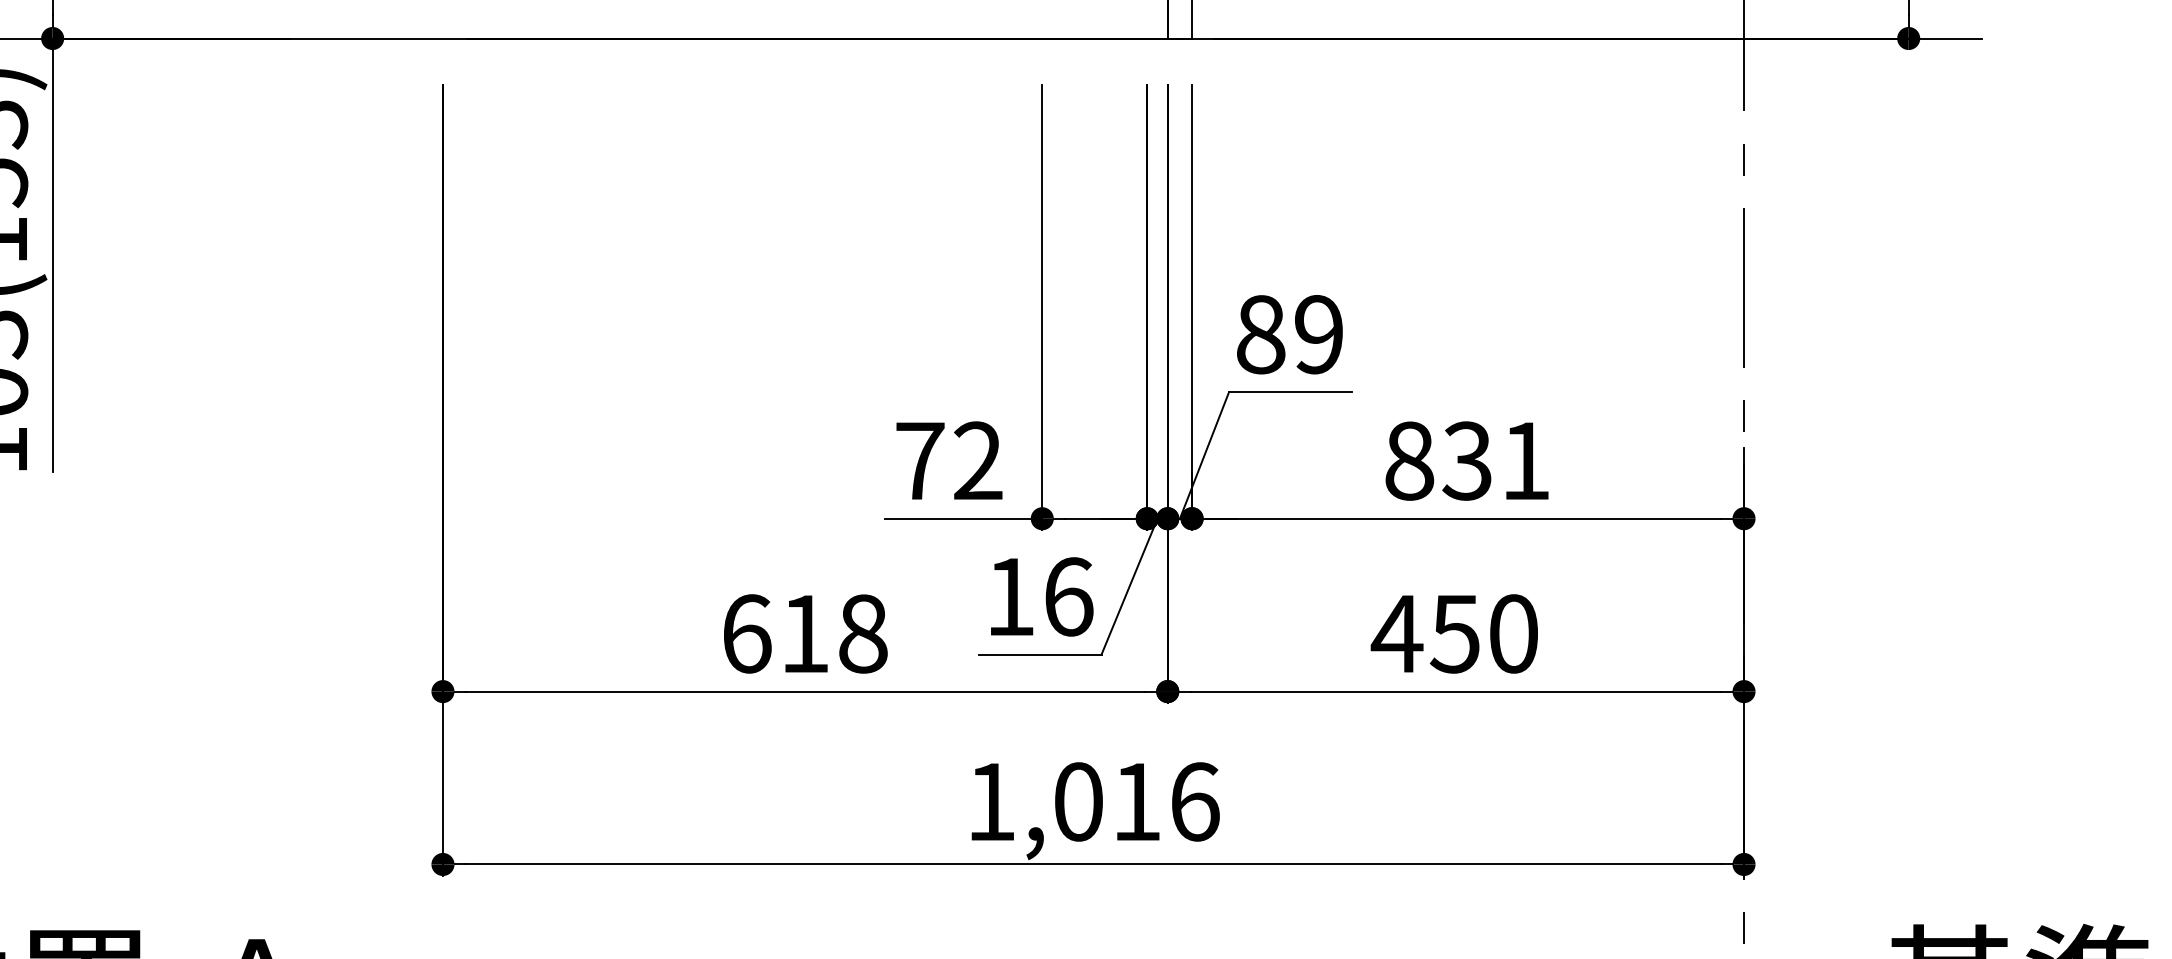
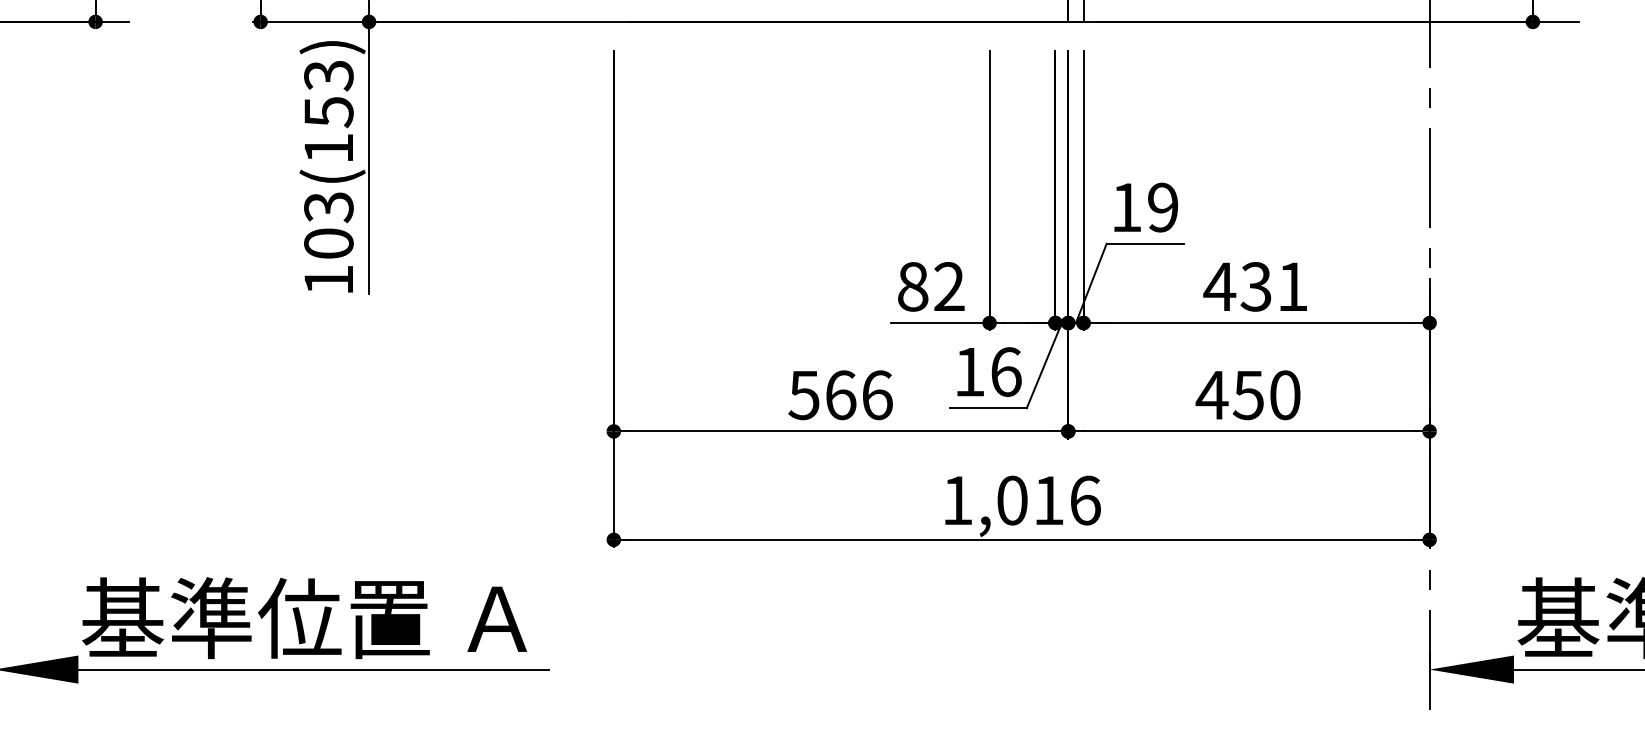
text: (1260, 334) -> (1126, 207), 89 -> 19
text: (920, 460) -> (913, 286), 72 -> 82
text: (1408, 460) -> (1219, 286), 831 -> 431
text: (804, 634) -> (840, 395), 618 -> 566

